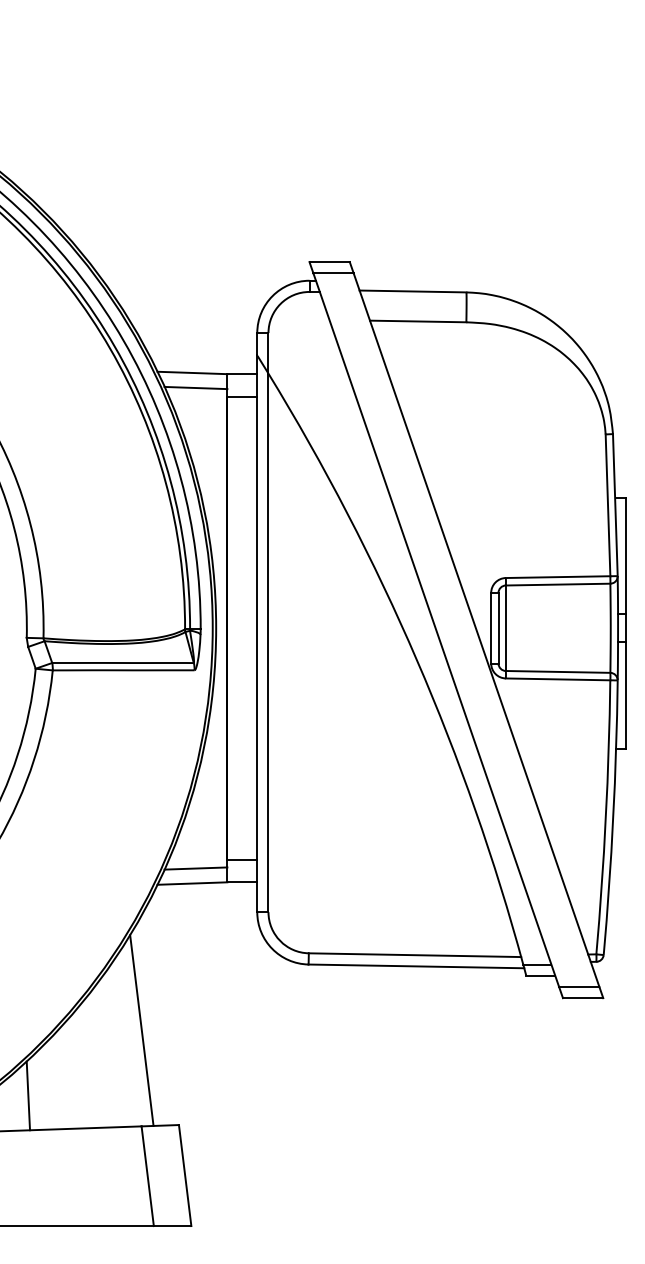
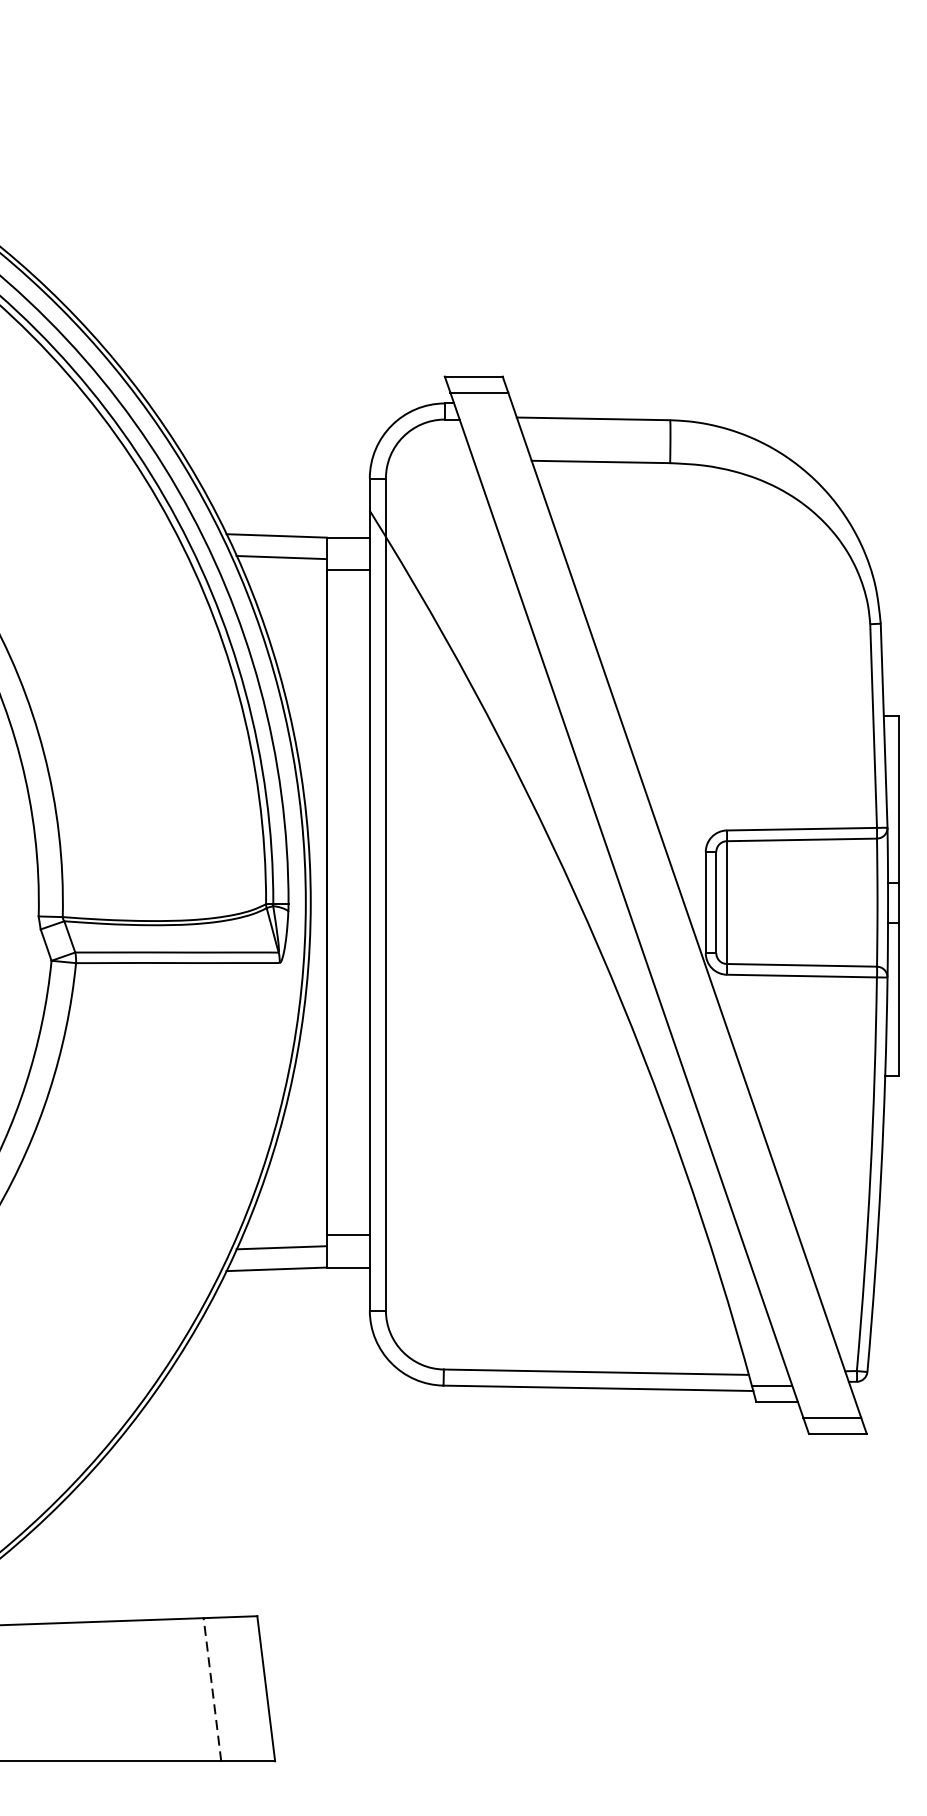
line: (141, 1030) -> (203, 1480), removed
line: (28, 1095) -> (41, 1573), removed
line: (147, 1175) -> (212, 1688), solid -> dashed

